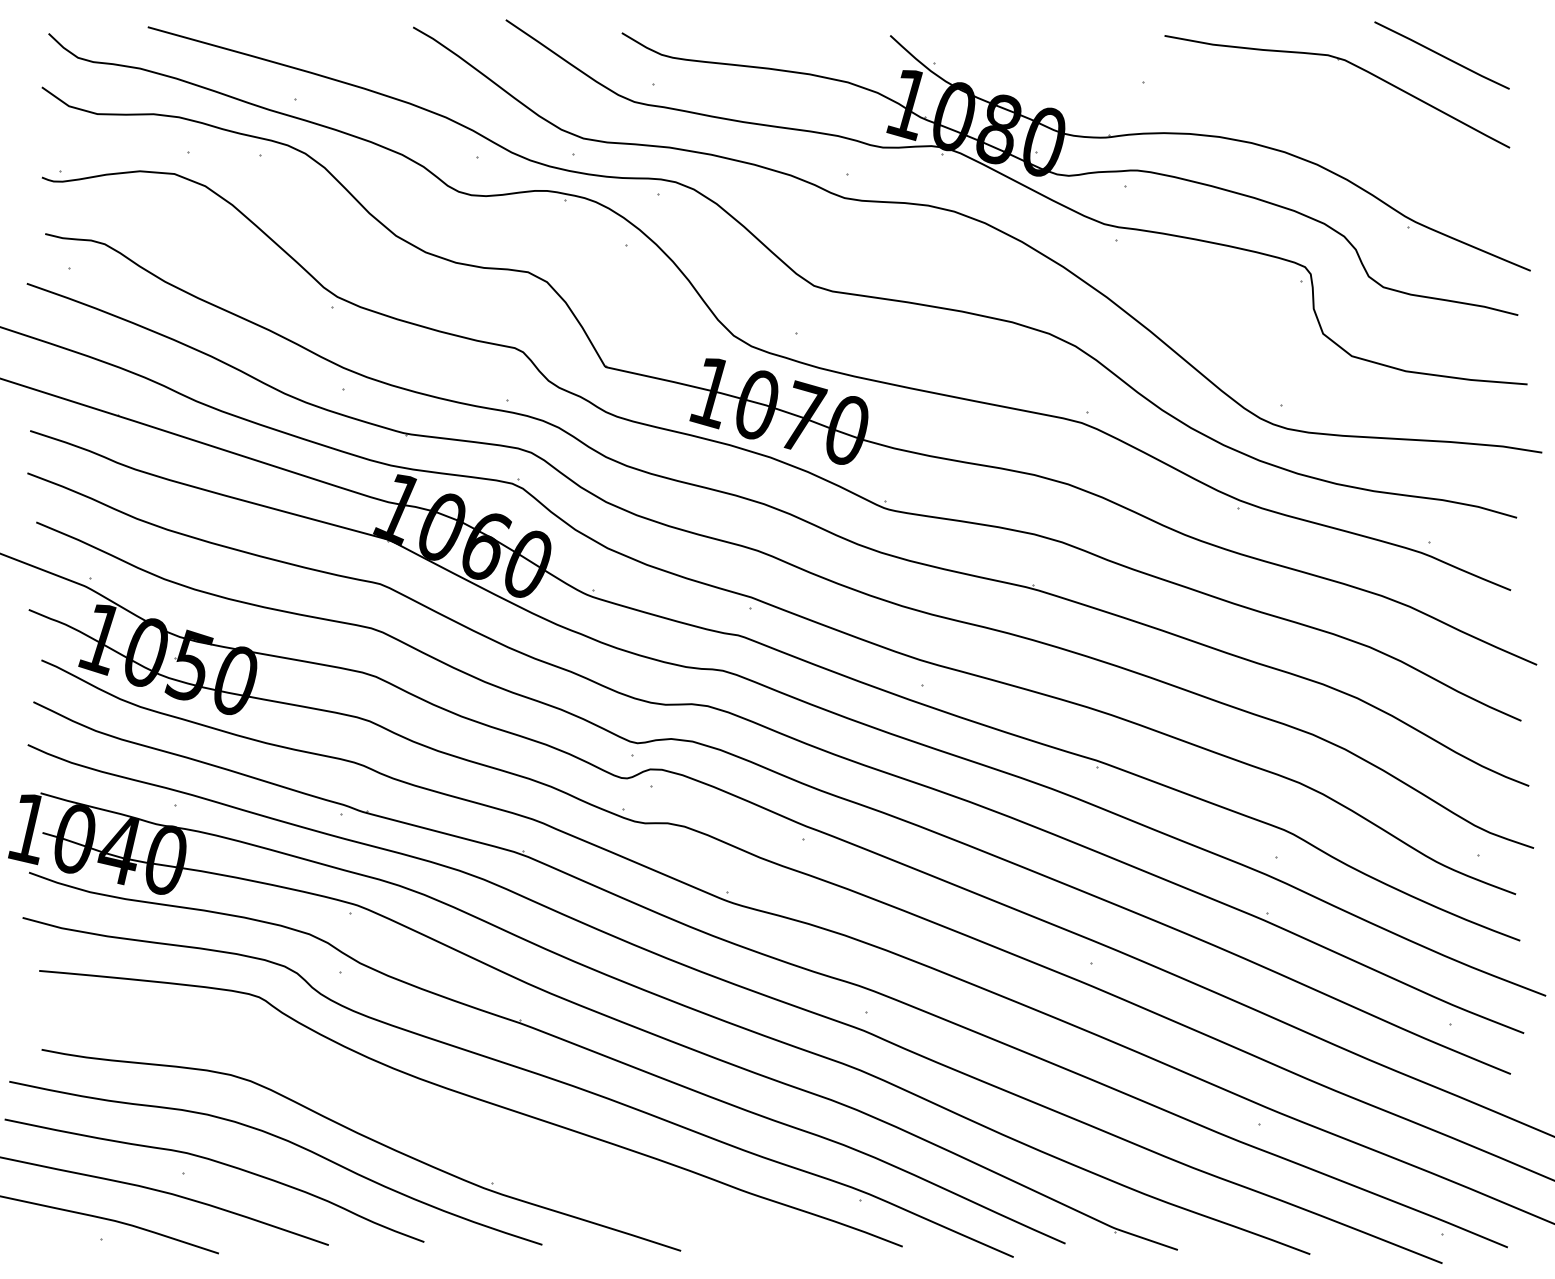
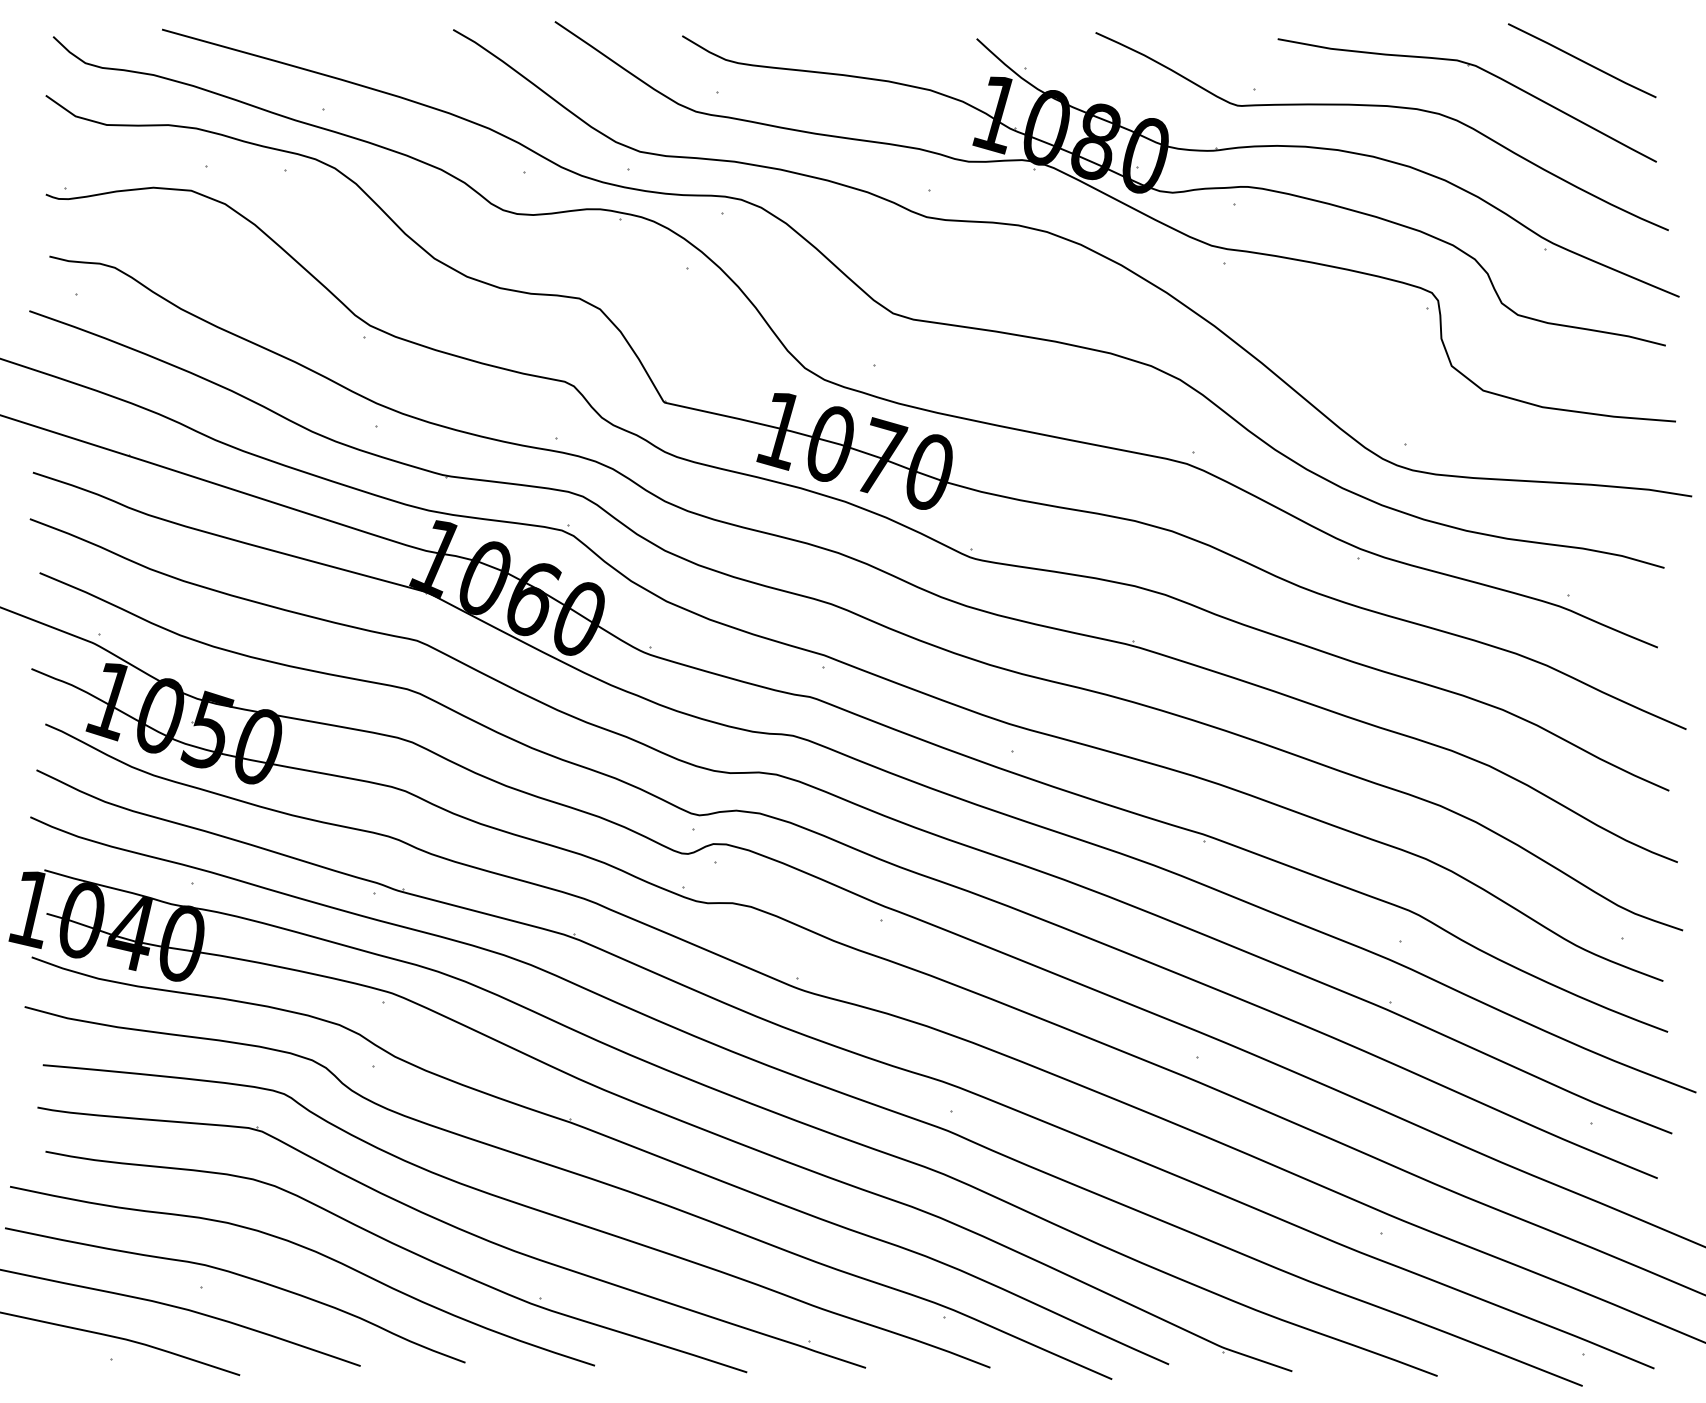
curve: (1259, 97) -> (1381, 106), added
part: (414, 1119) -> (454, 1228), added

